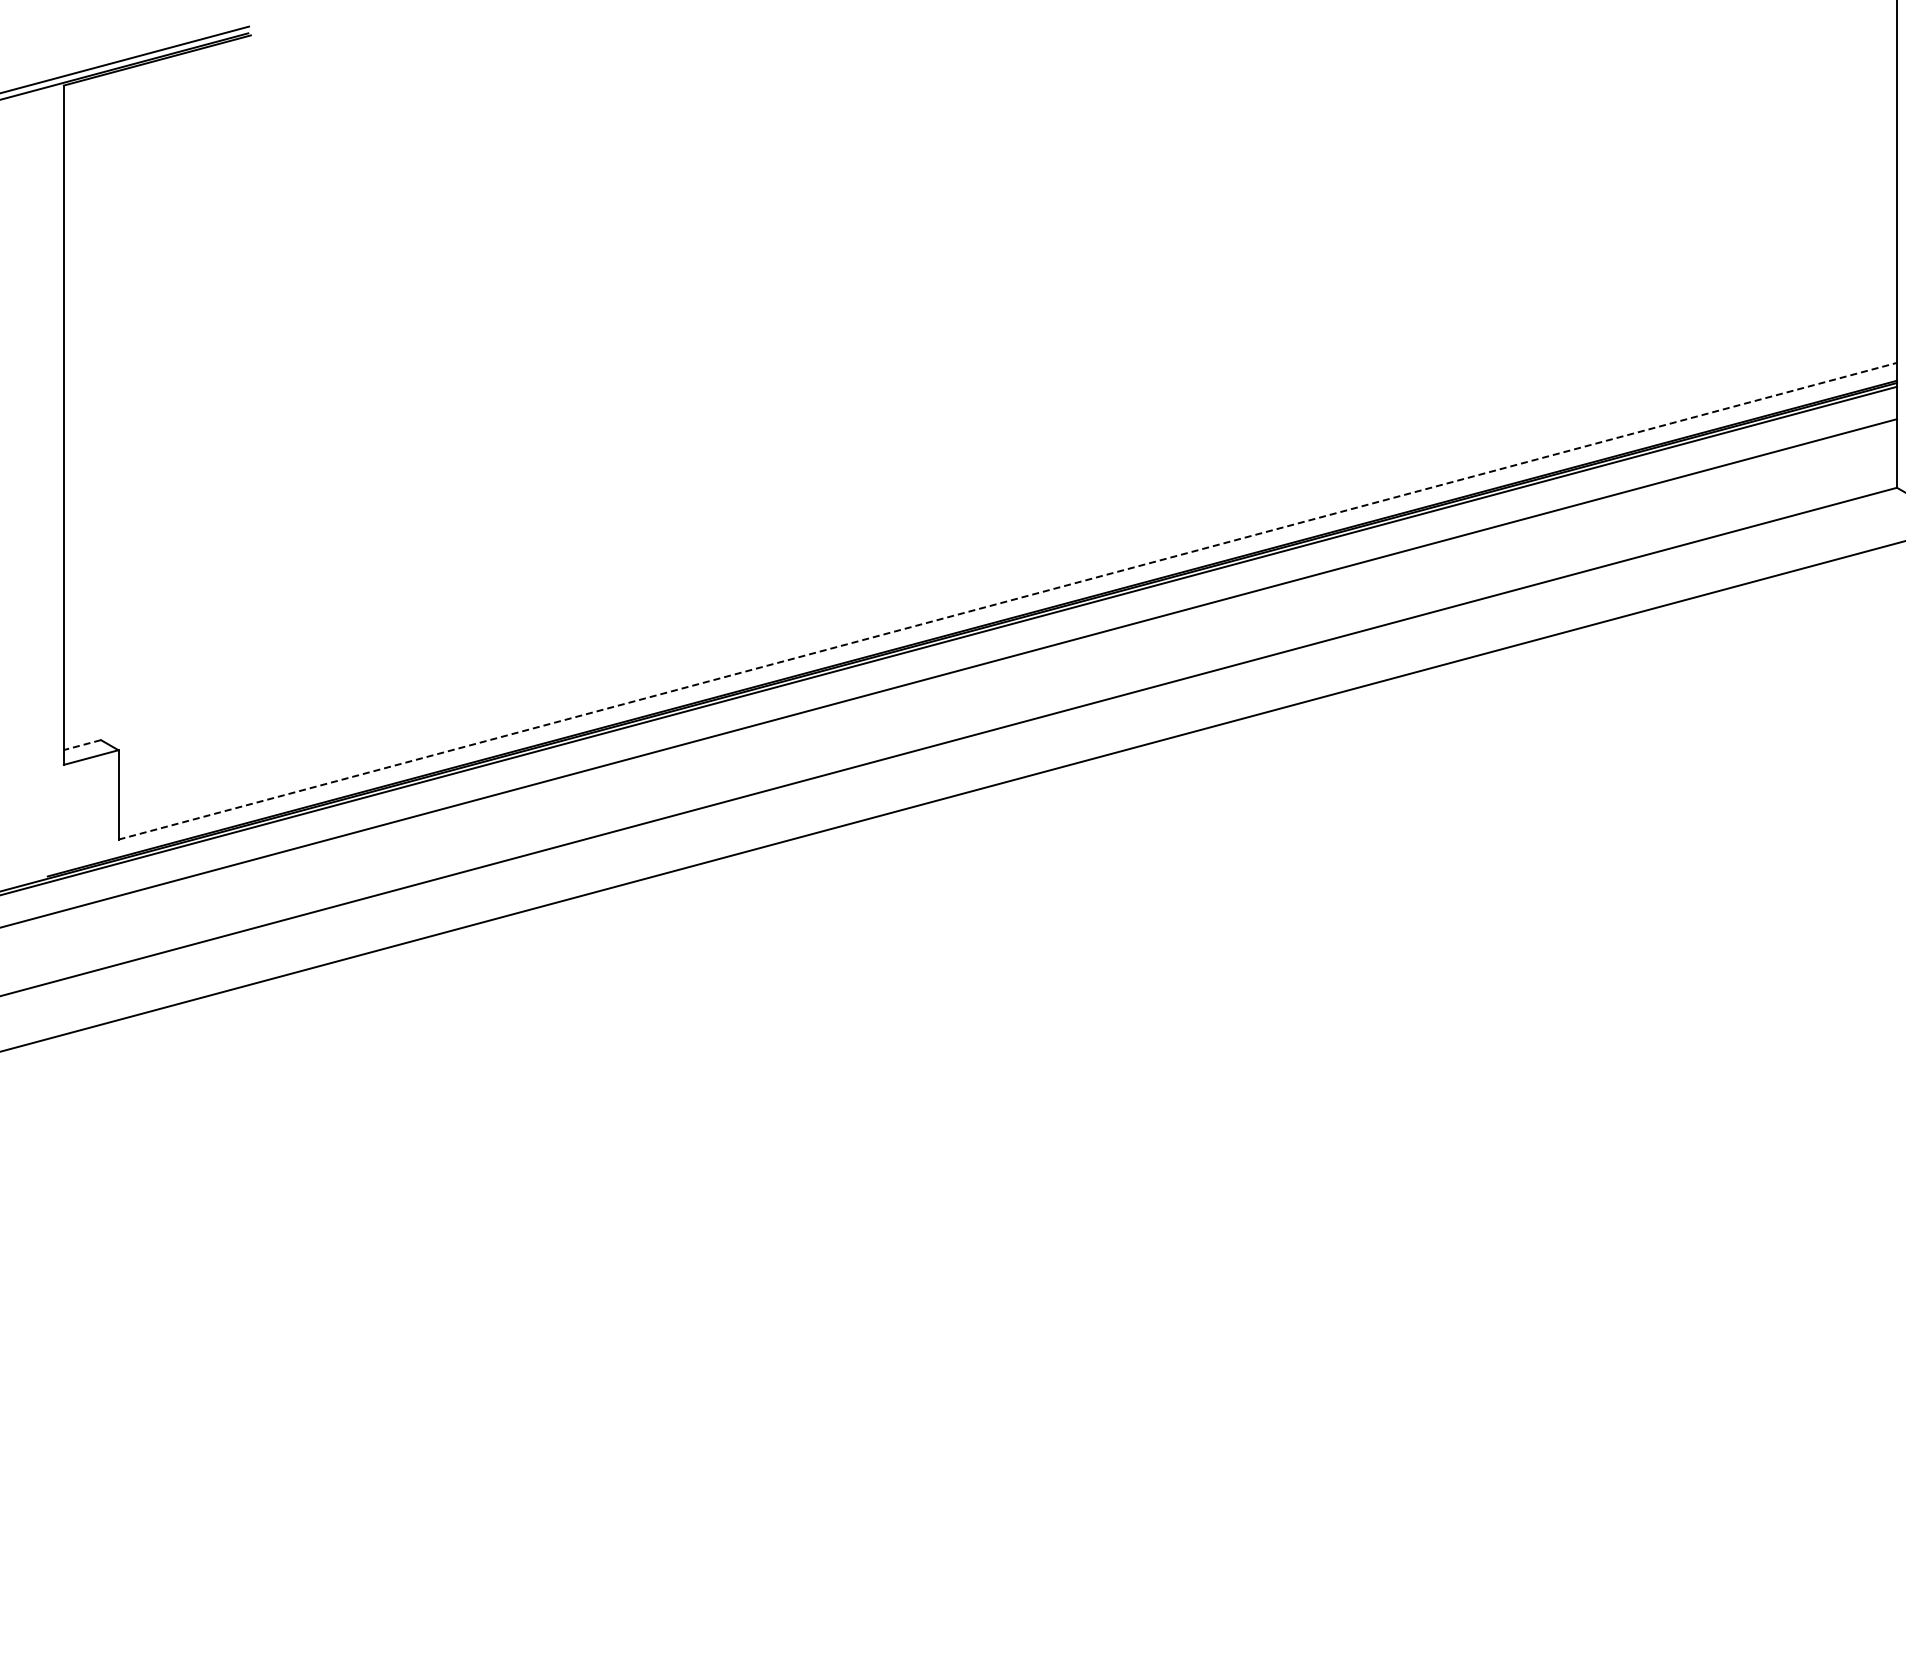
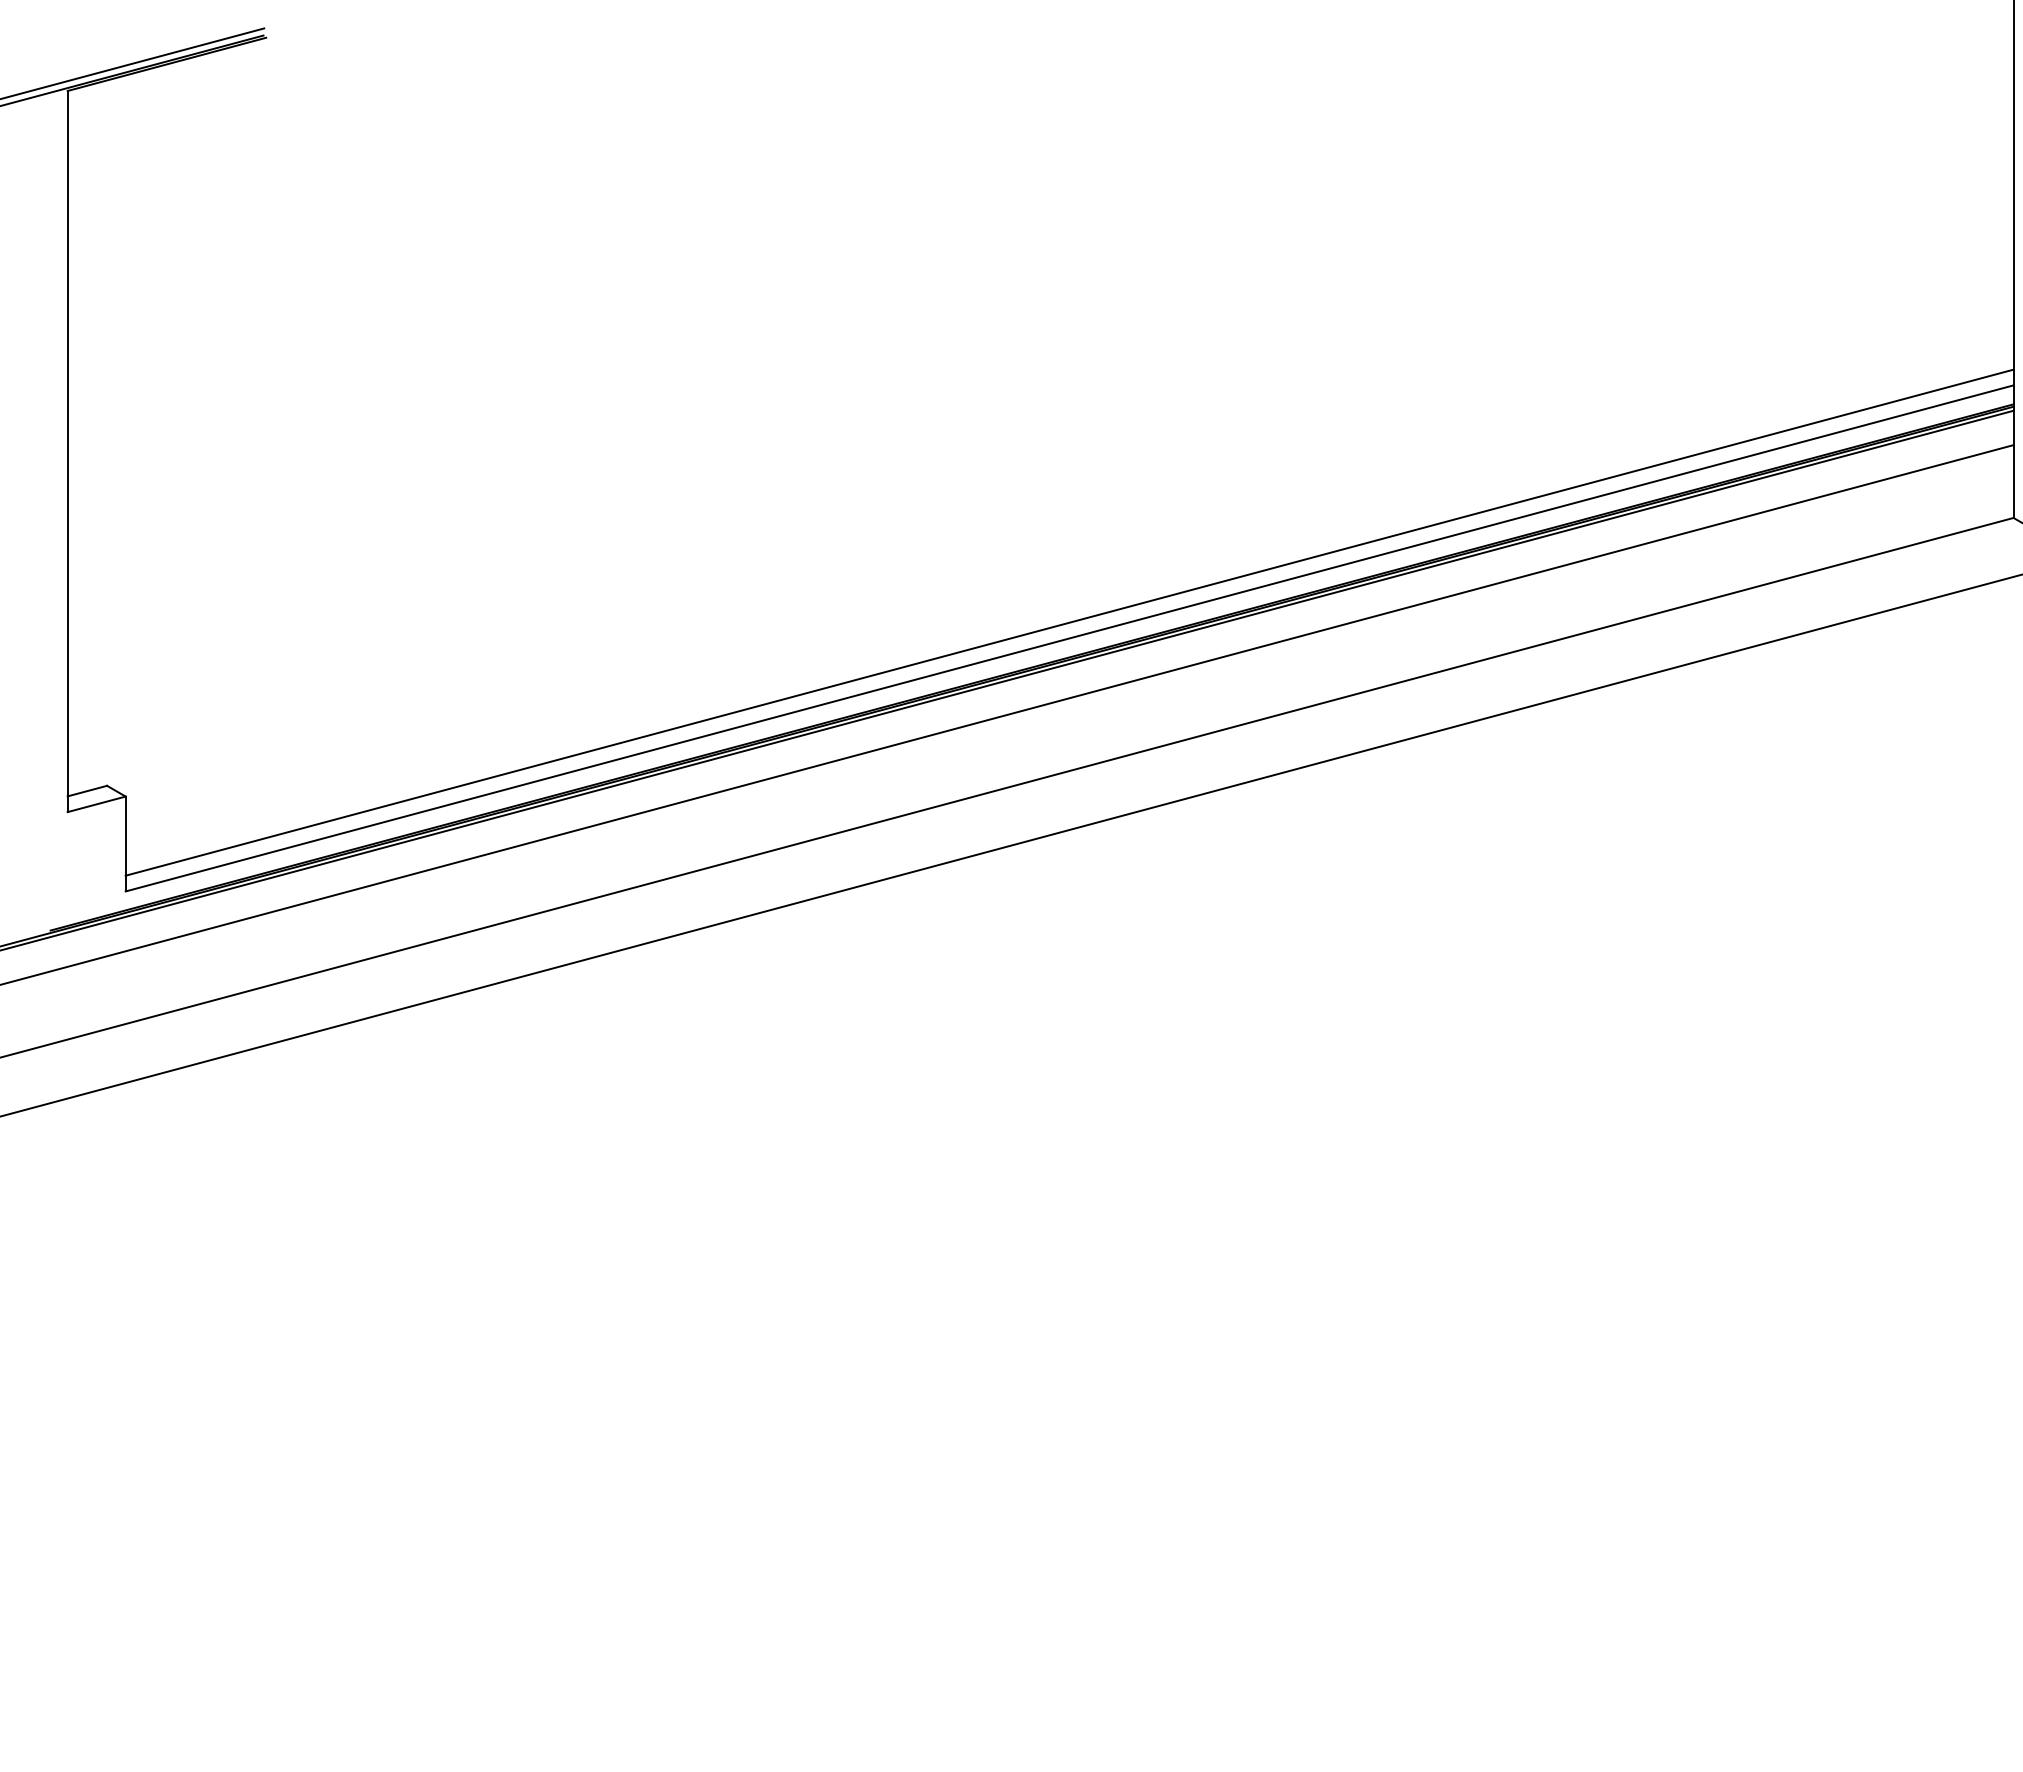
line: (1007, 586) -> (1069, 622), added
line: (1007, 601) -> (1069, 638), dashed -> solid
line: (81, 745) -> (86, 791), dashed -> solid

